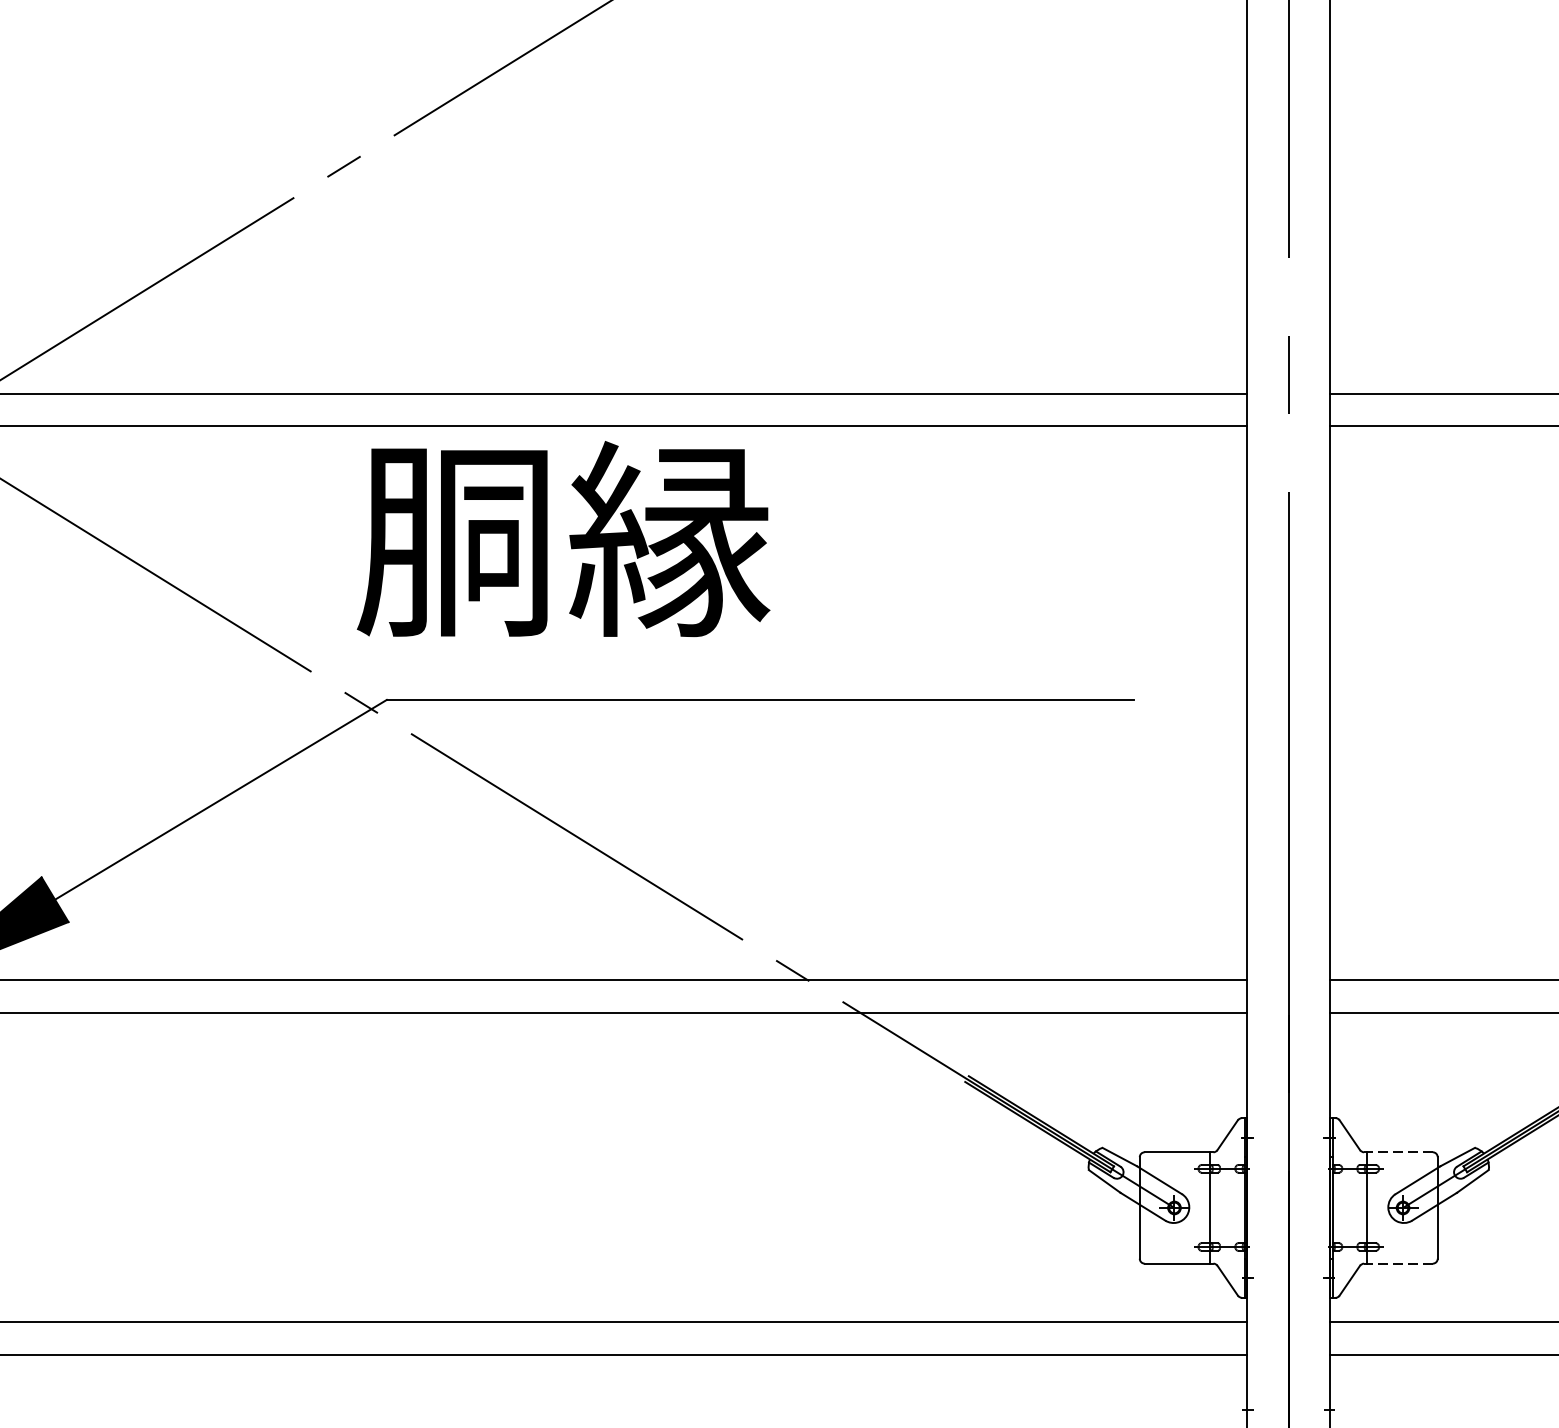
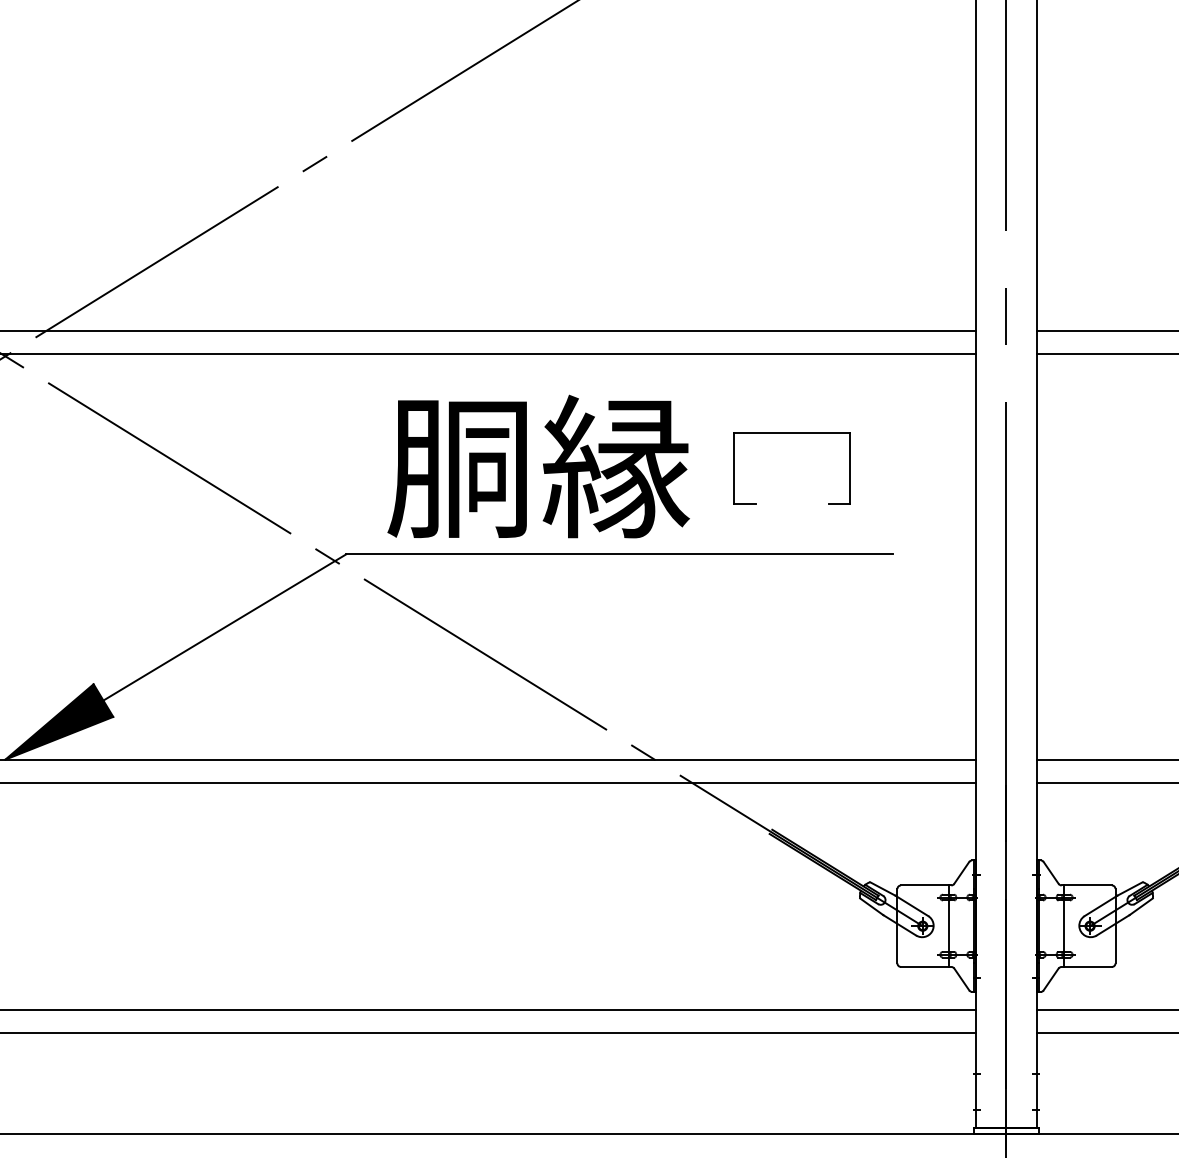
part: (995, 534) -> (791, 433), added
text: (563, 538) -> (538, 466), moved
line: (1398, 1152) -> (1086, 885), dashed -> solid
line: (1398, 1263) -> (1086, 966), dashed -> solid

